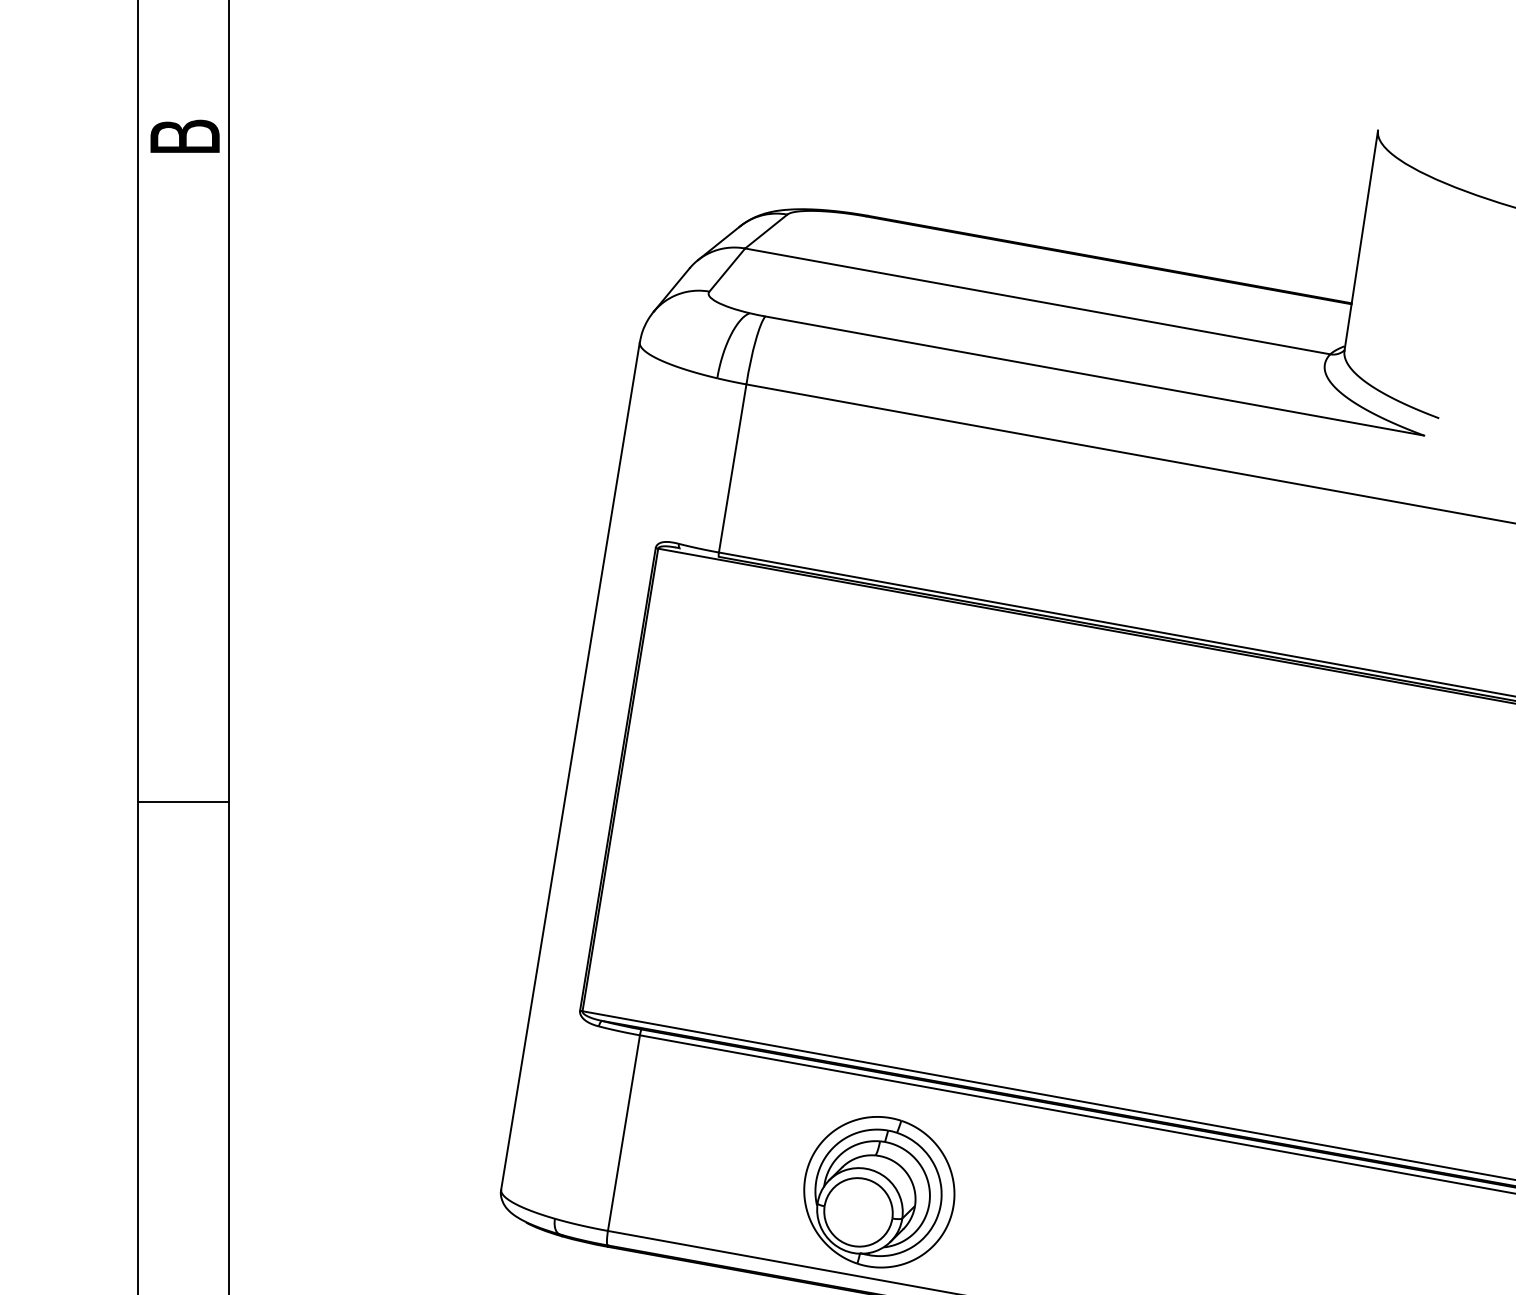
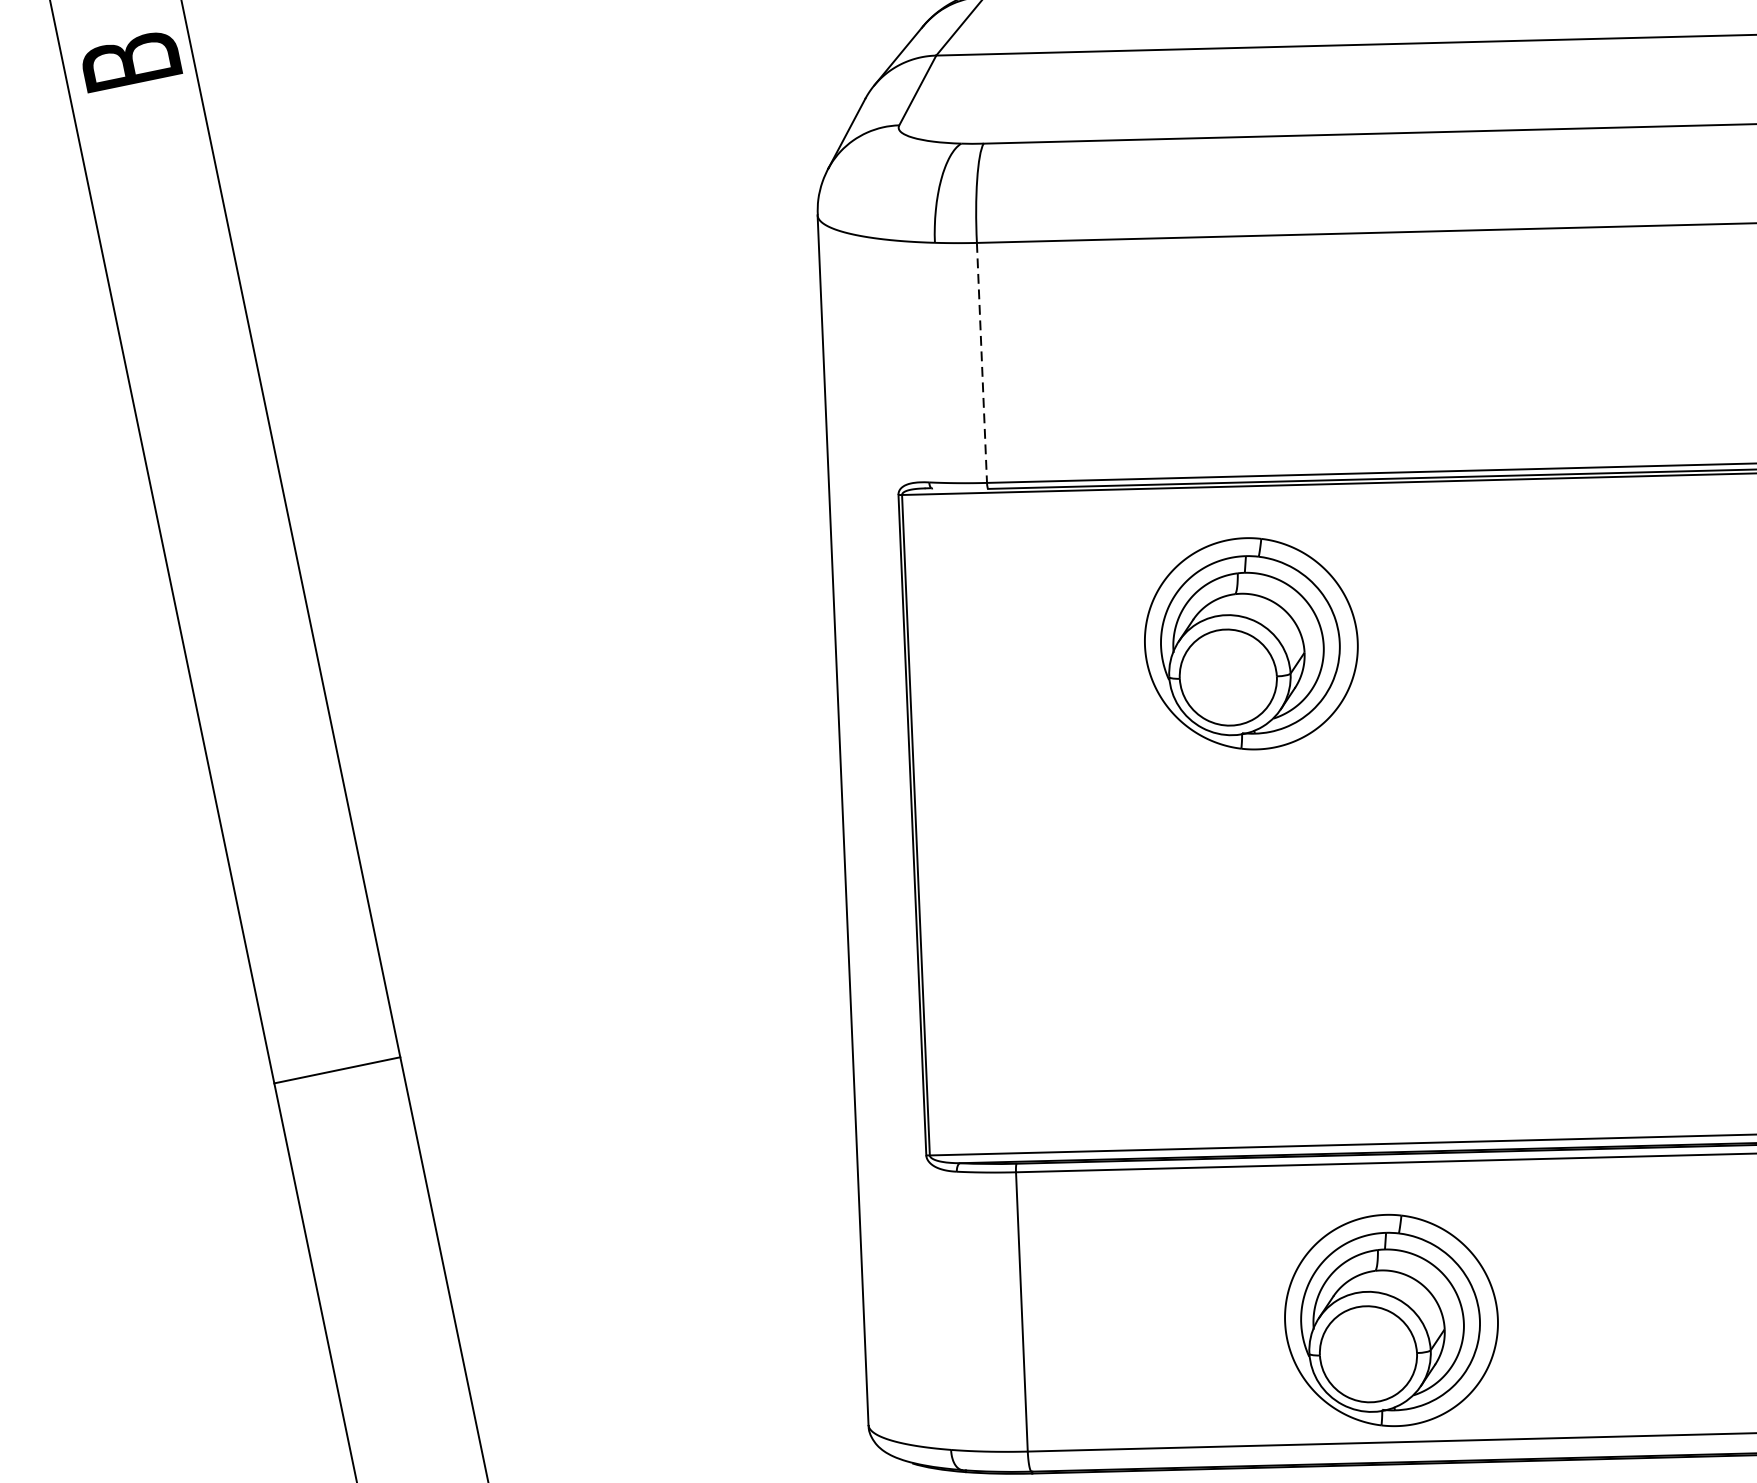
line: (732, 468) -> (981, 363), solid -> dashed
part: (879, 702) -> (1251, 644), added
line: (183, 801) -> (337, 1069), moved

